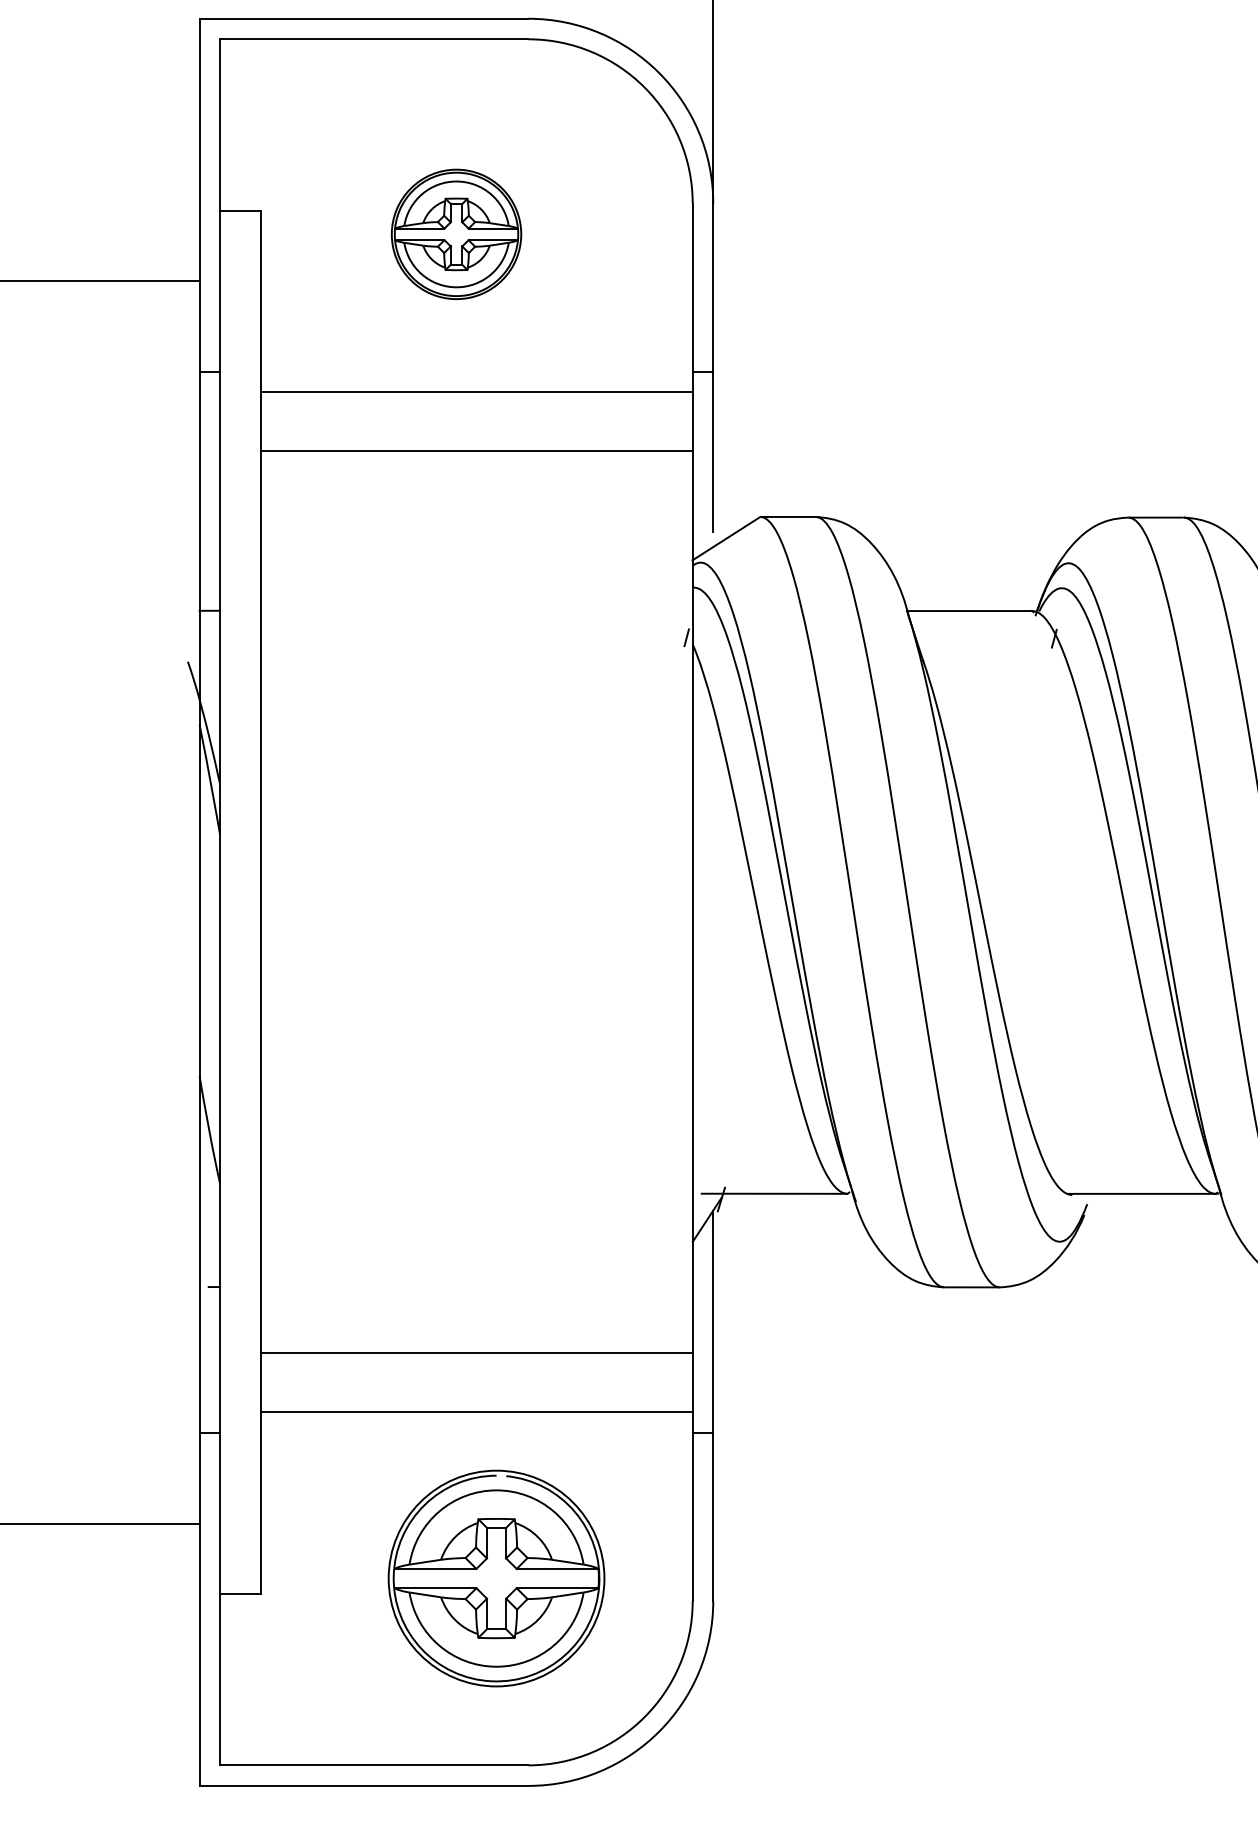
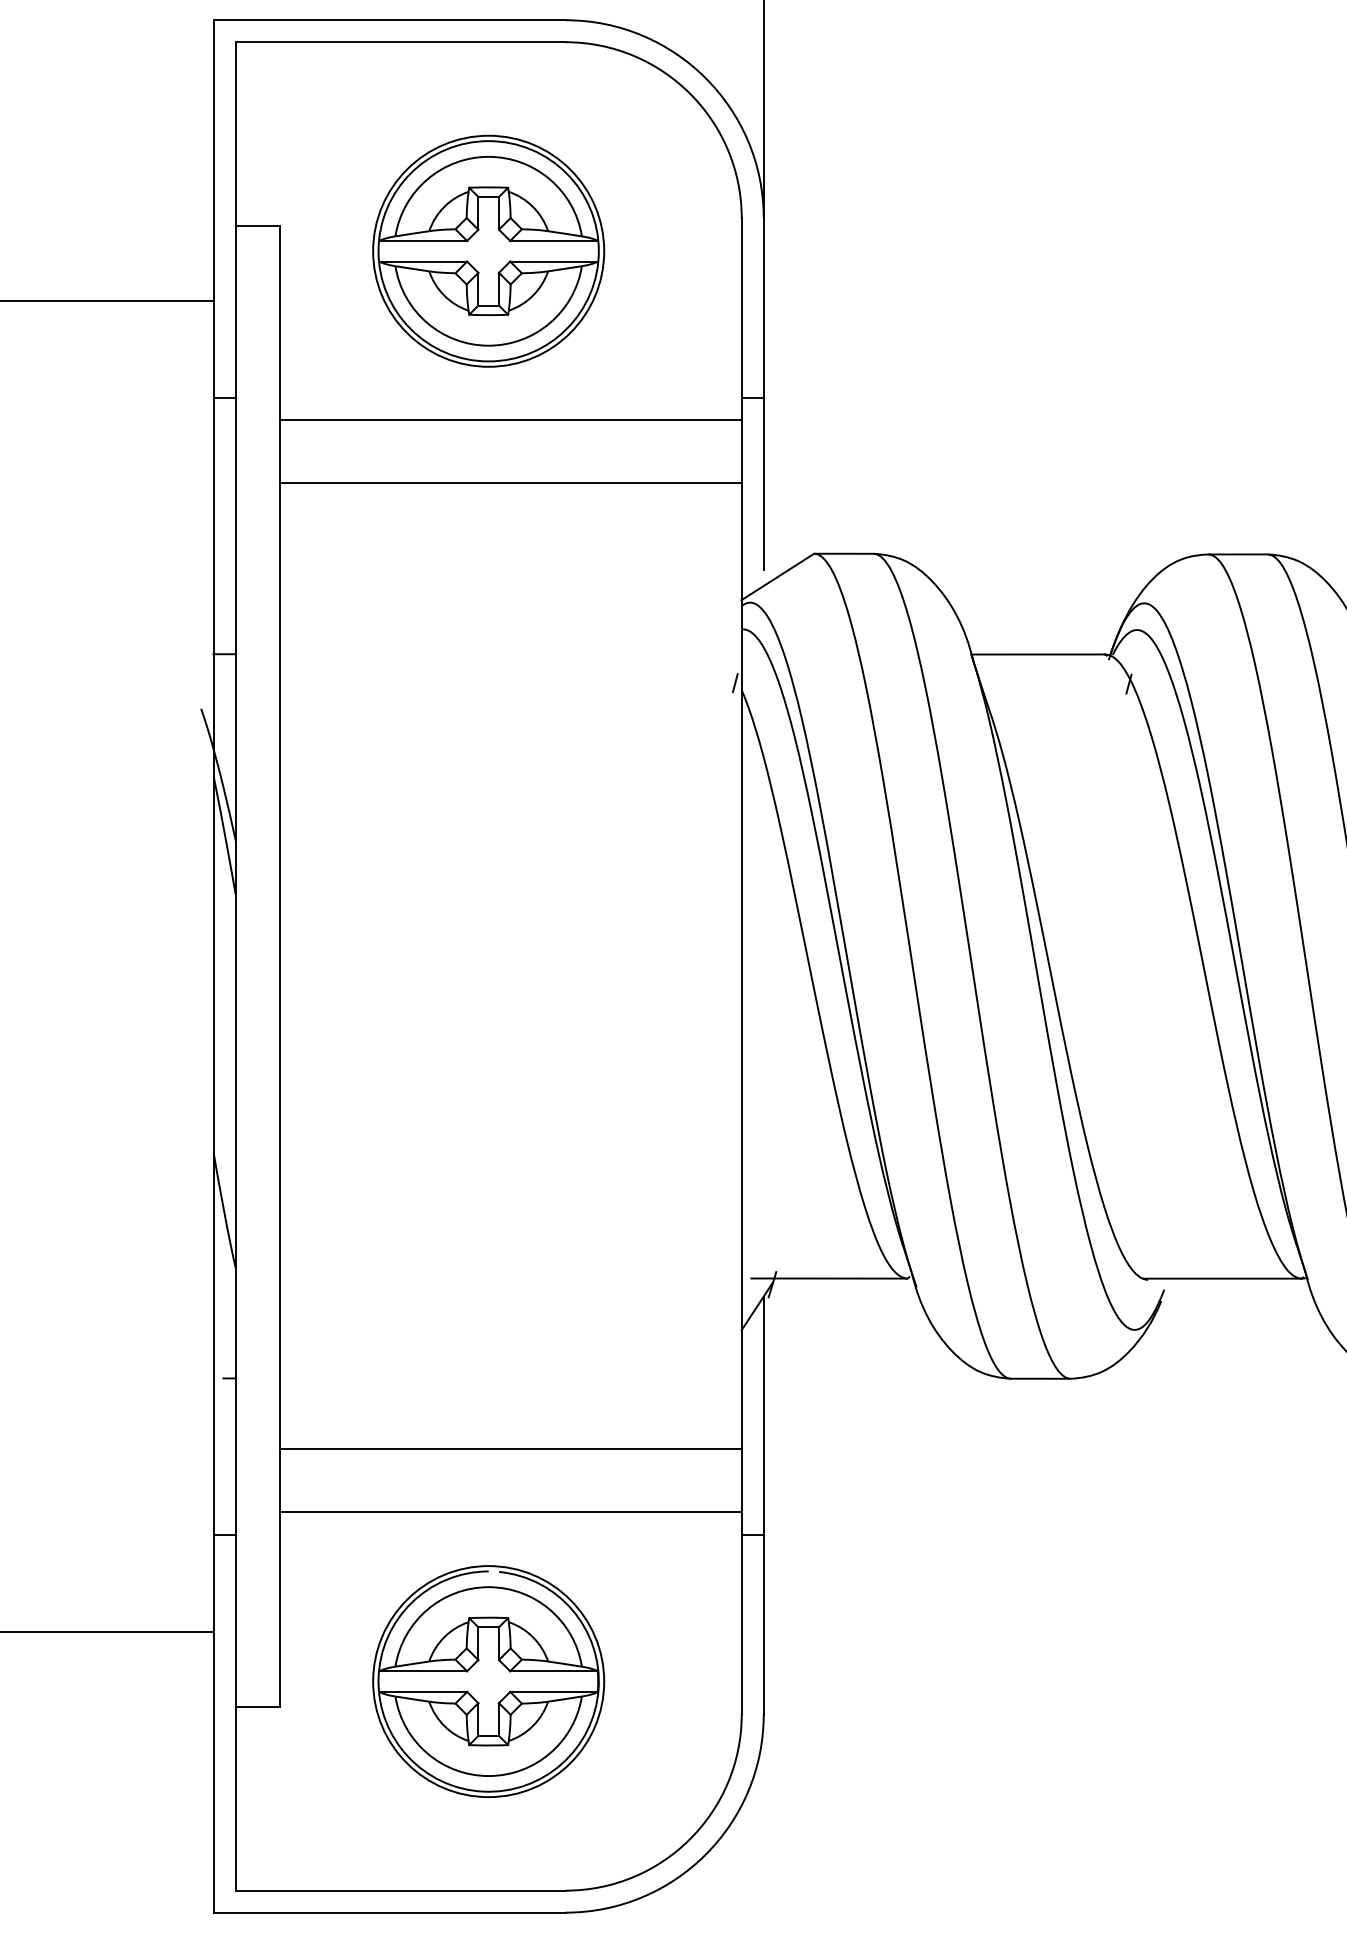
part: (456, 233) -> (488, 250), size x1.67
part: (496, 1578) -> (488, 1681), moved

